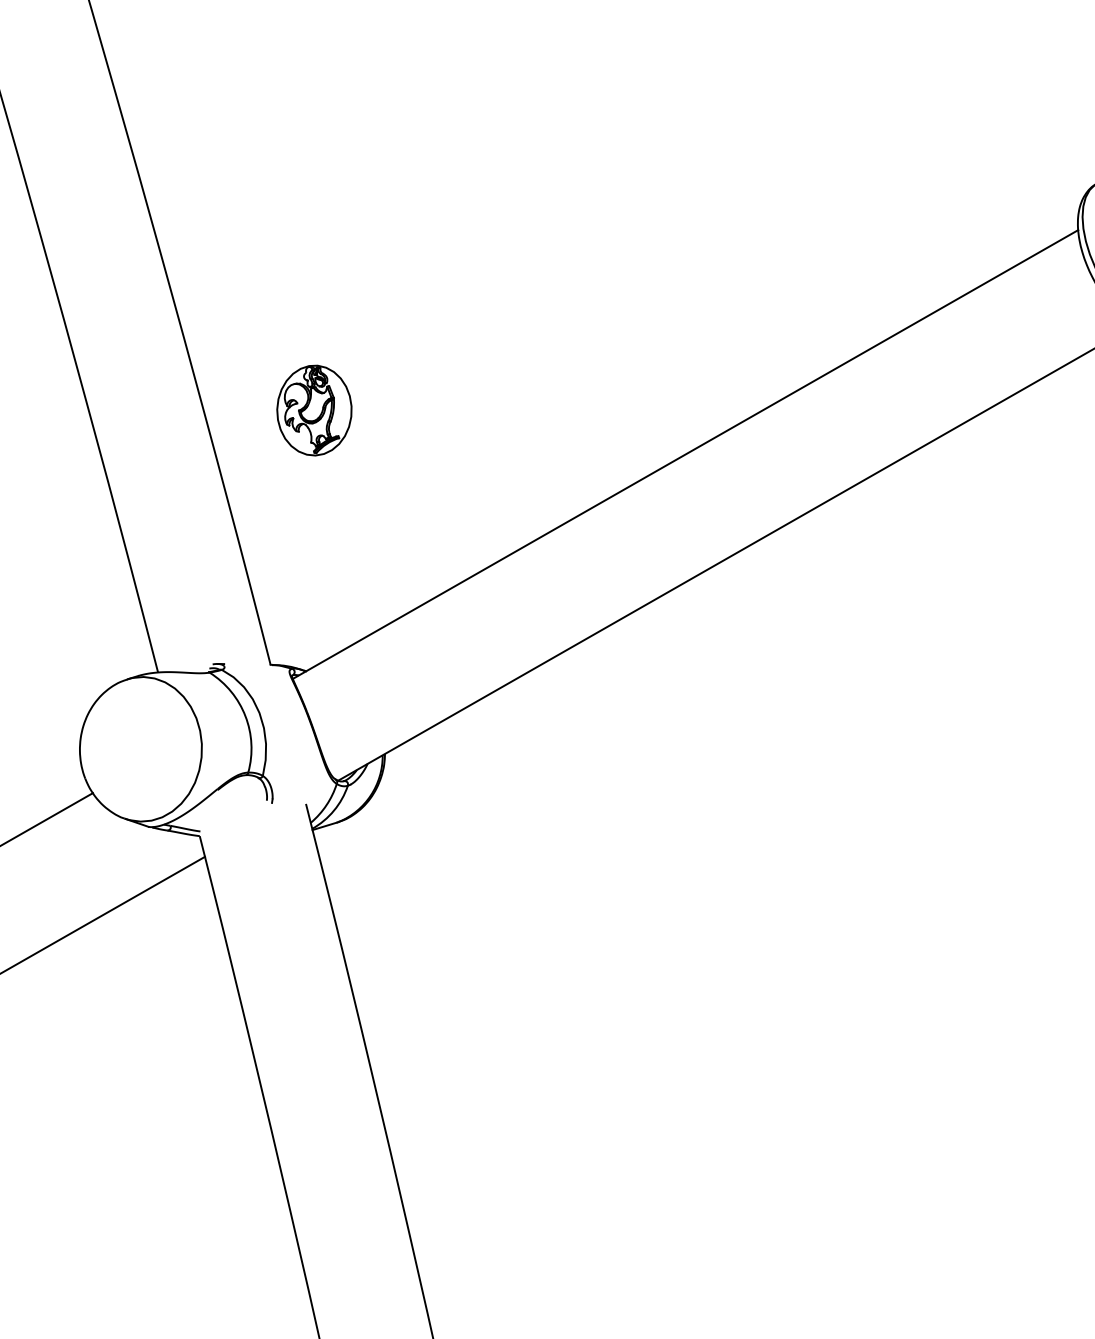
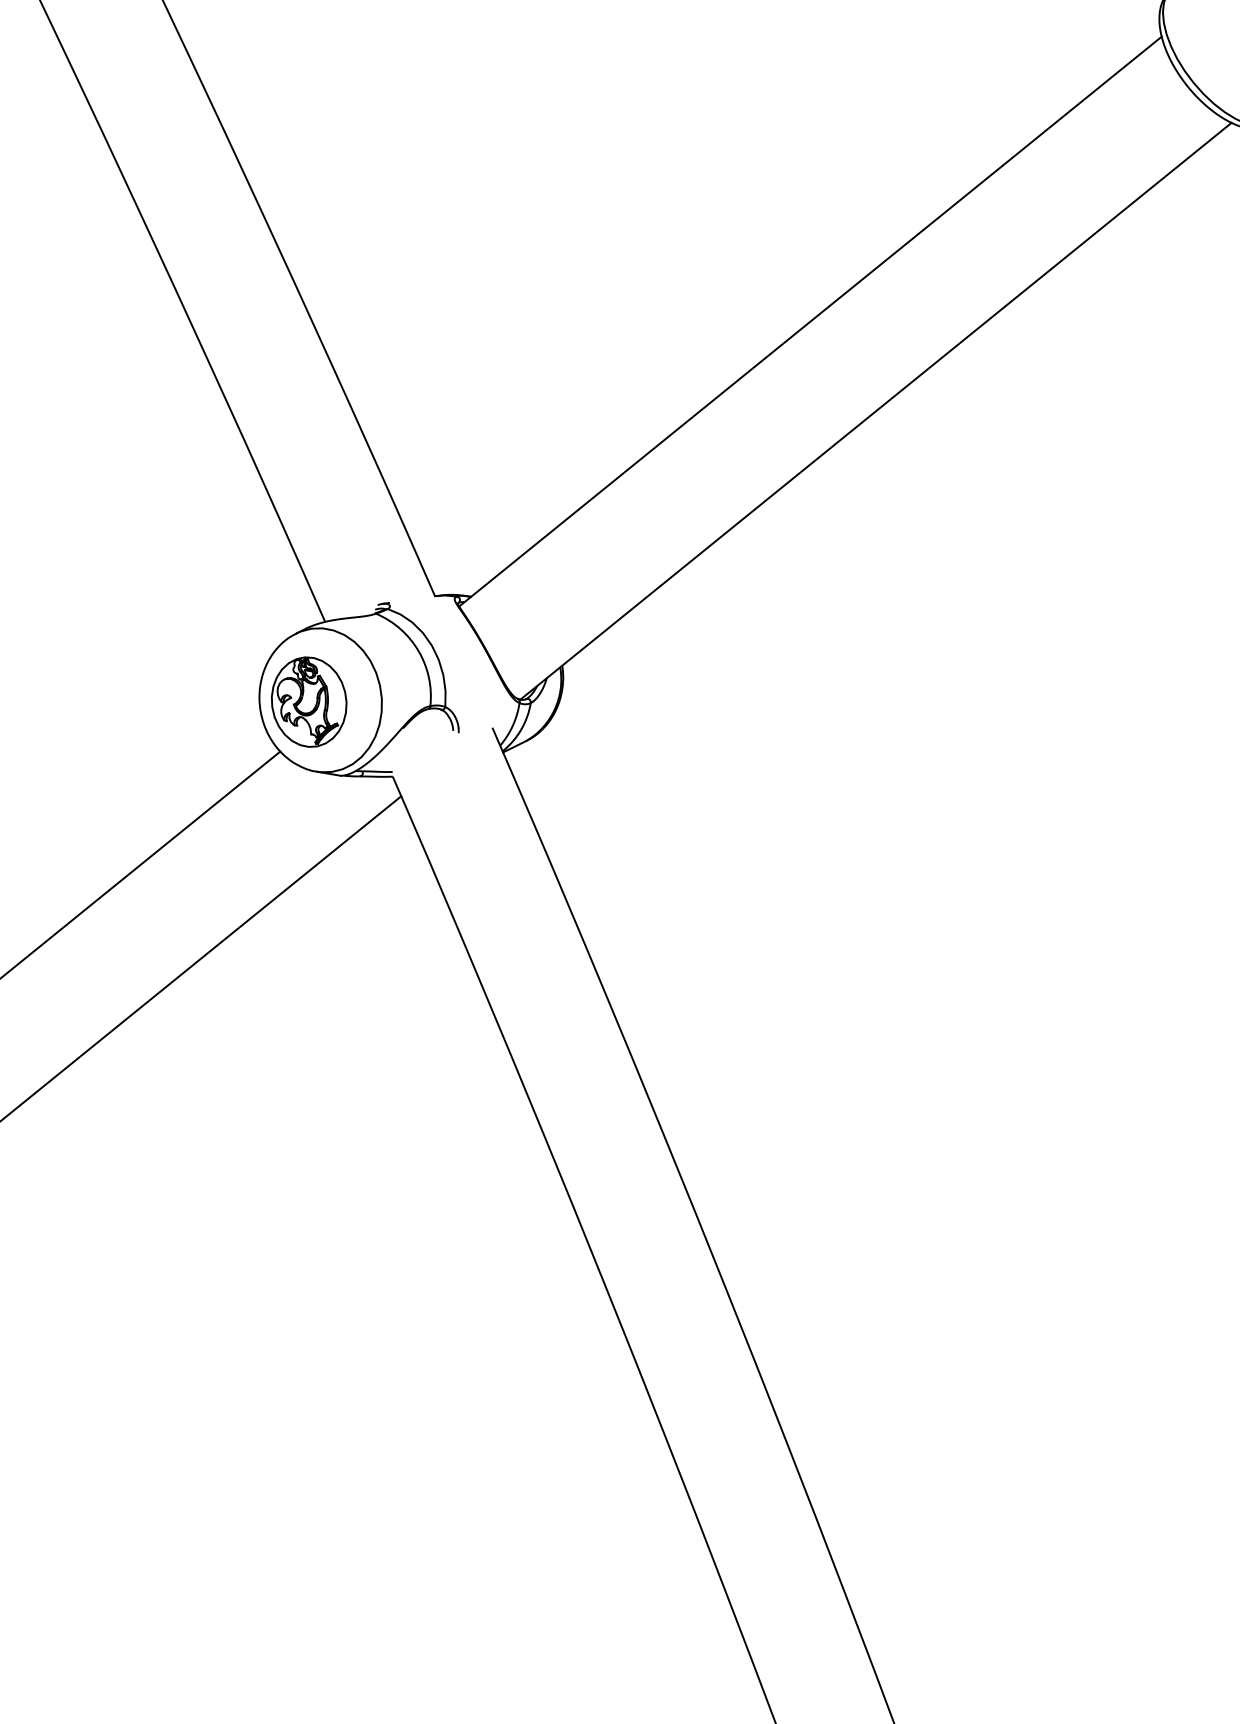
part: (314, 409) -> (309, 701), moved

